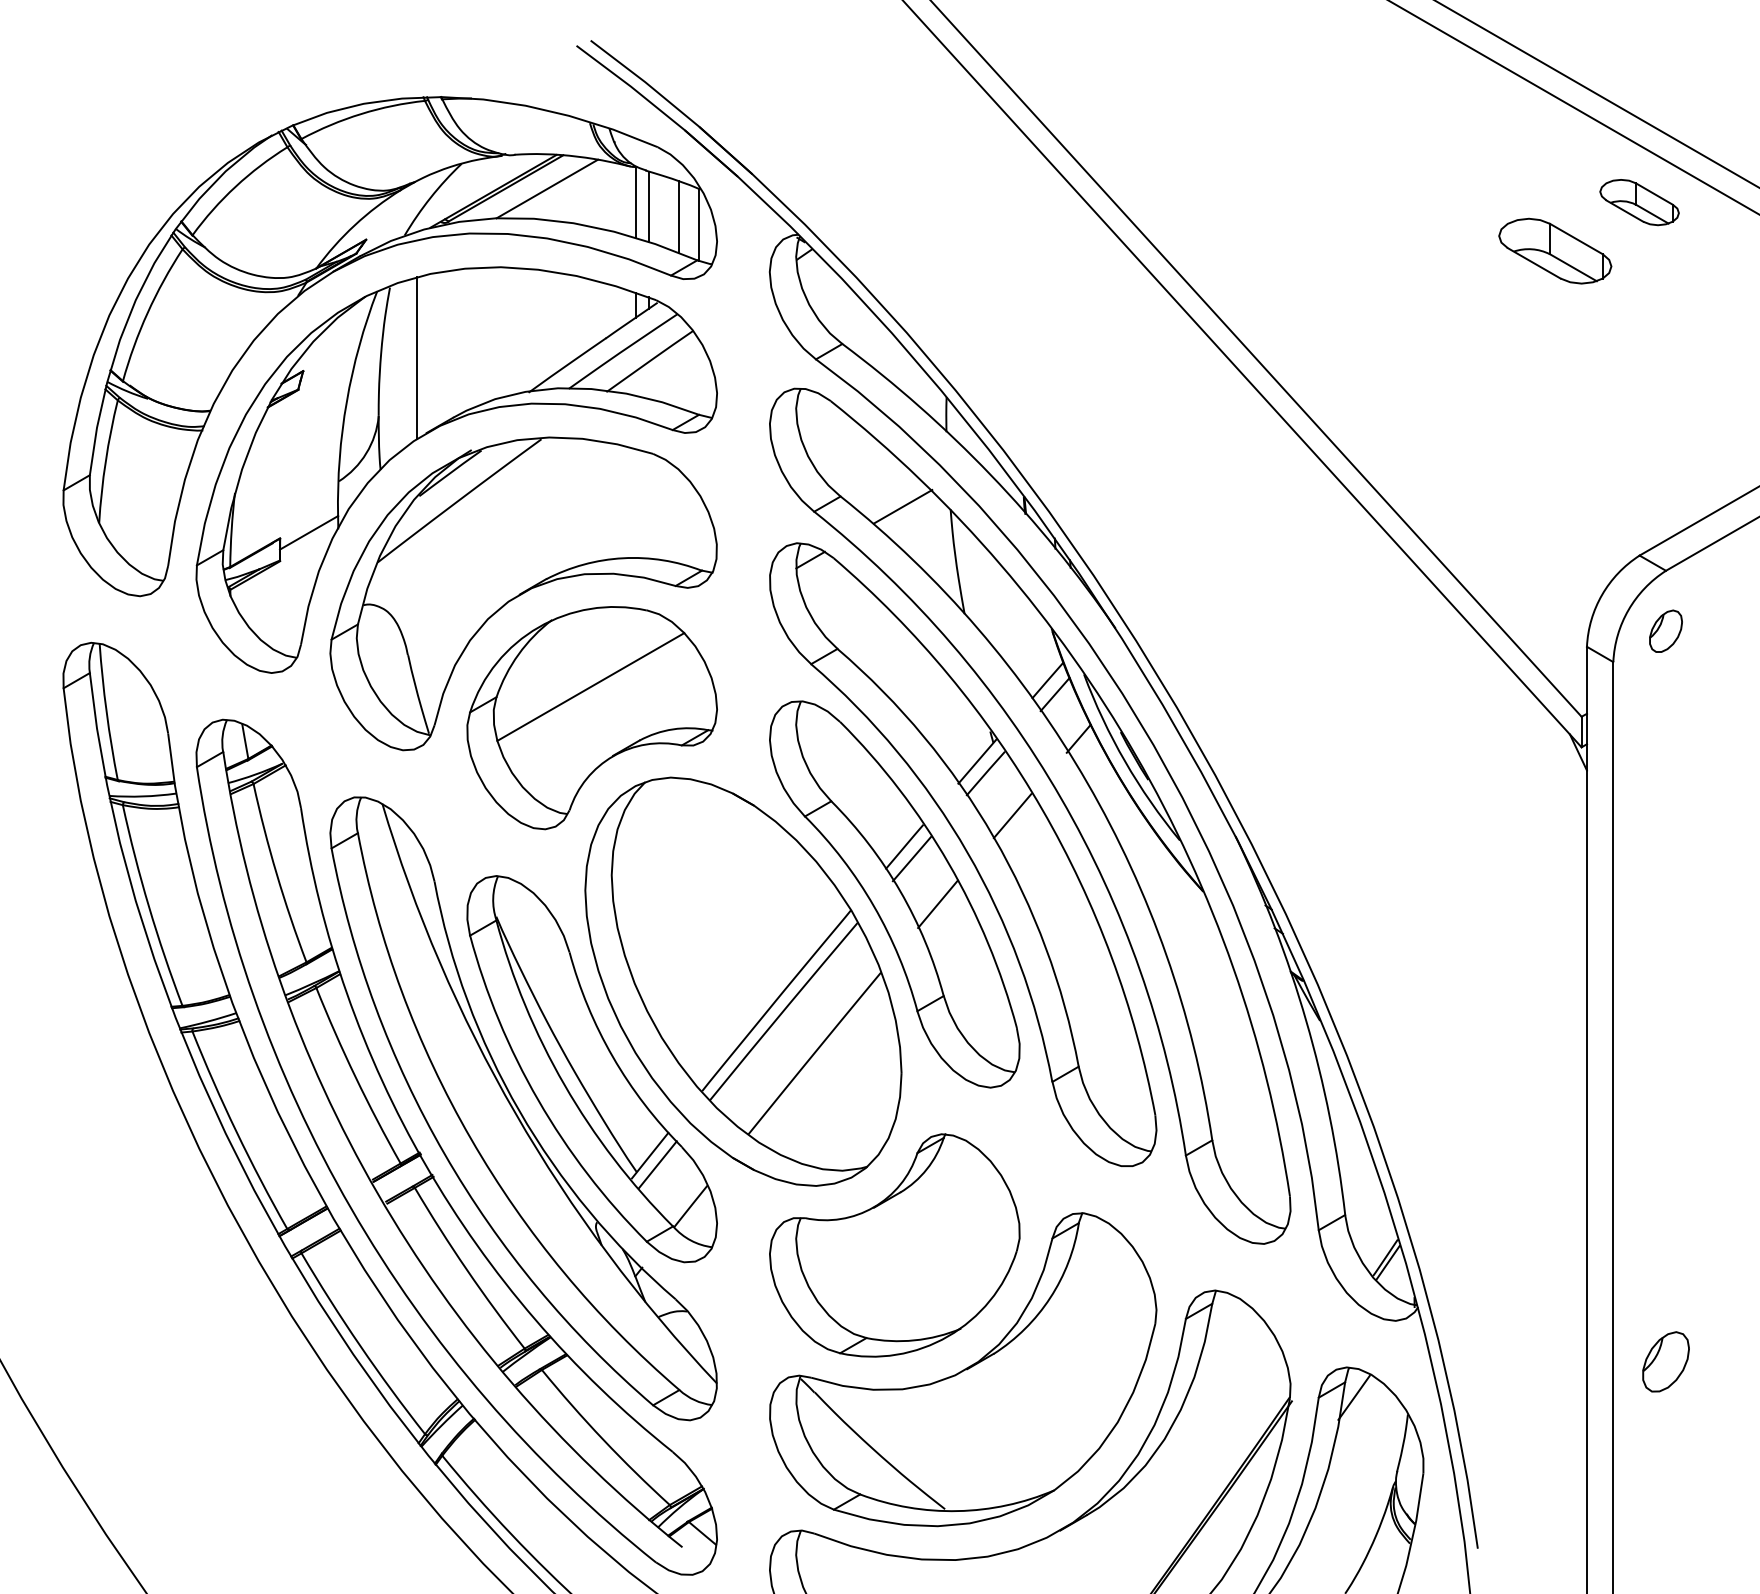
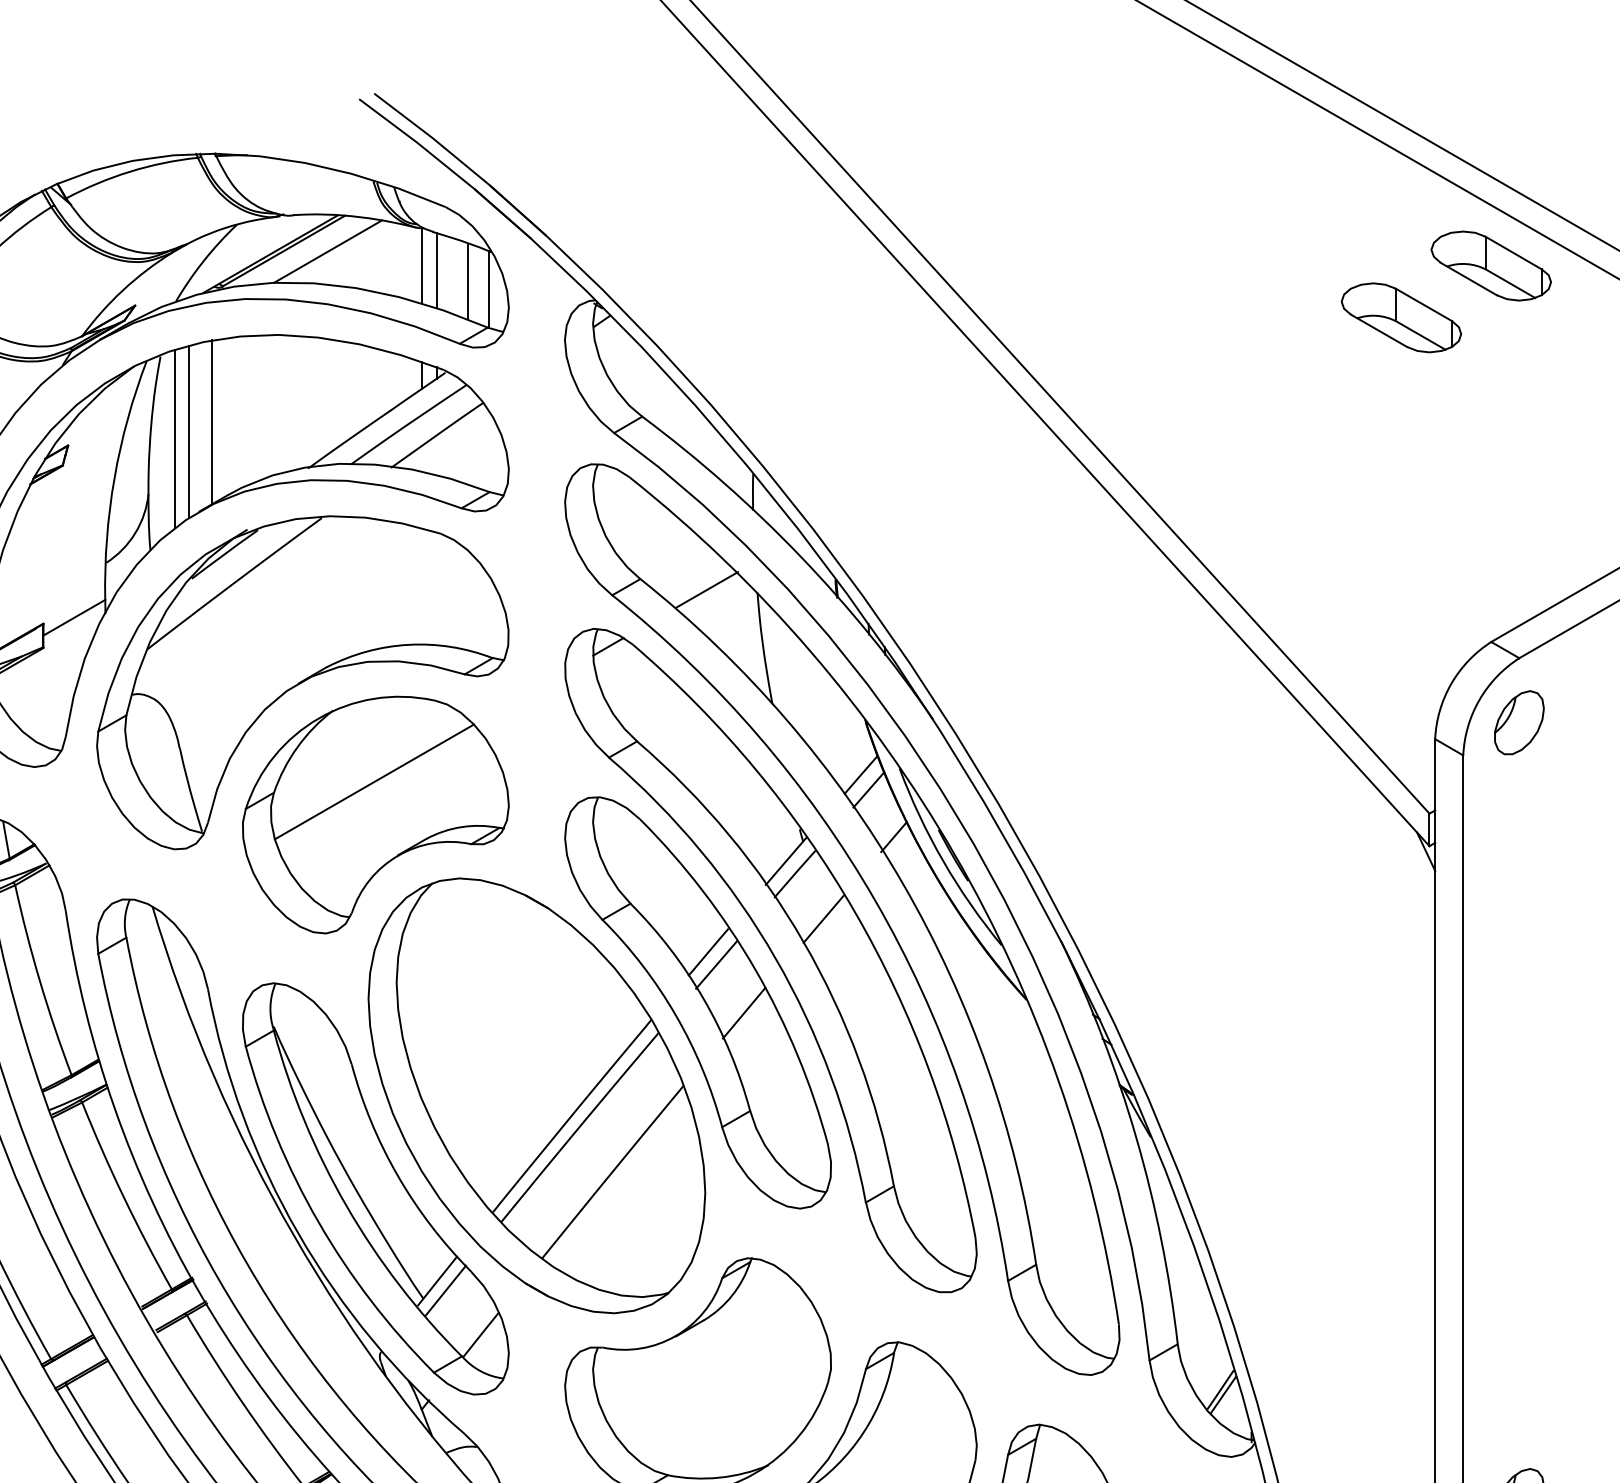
part: (1639, 202) -> (1491, 266), size x1.43
line: (438, 349) -> (212, 422), added
line: (403, 364) -> (174, 438), added
part: (1665, 630) -> (1518, 721), size x1.43

